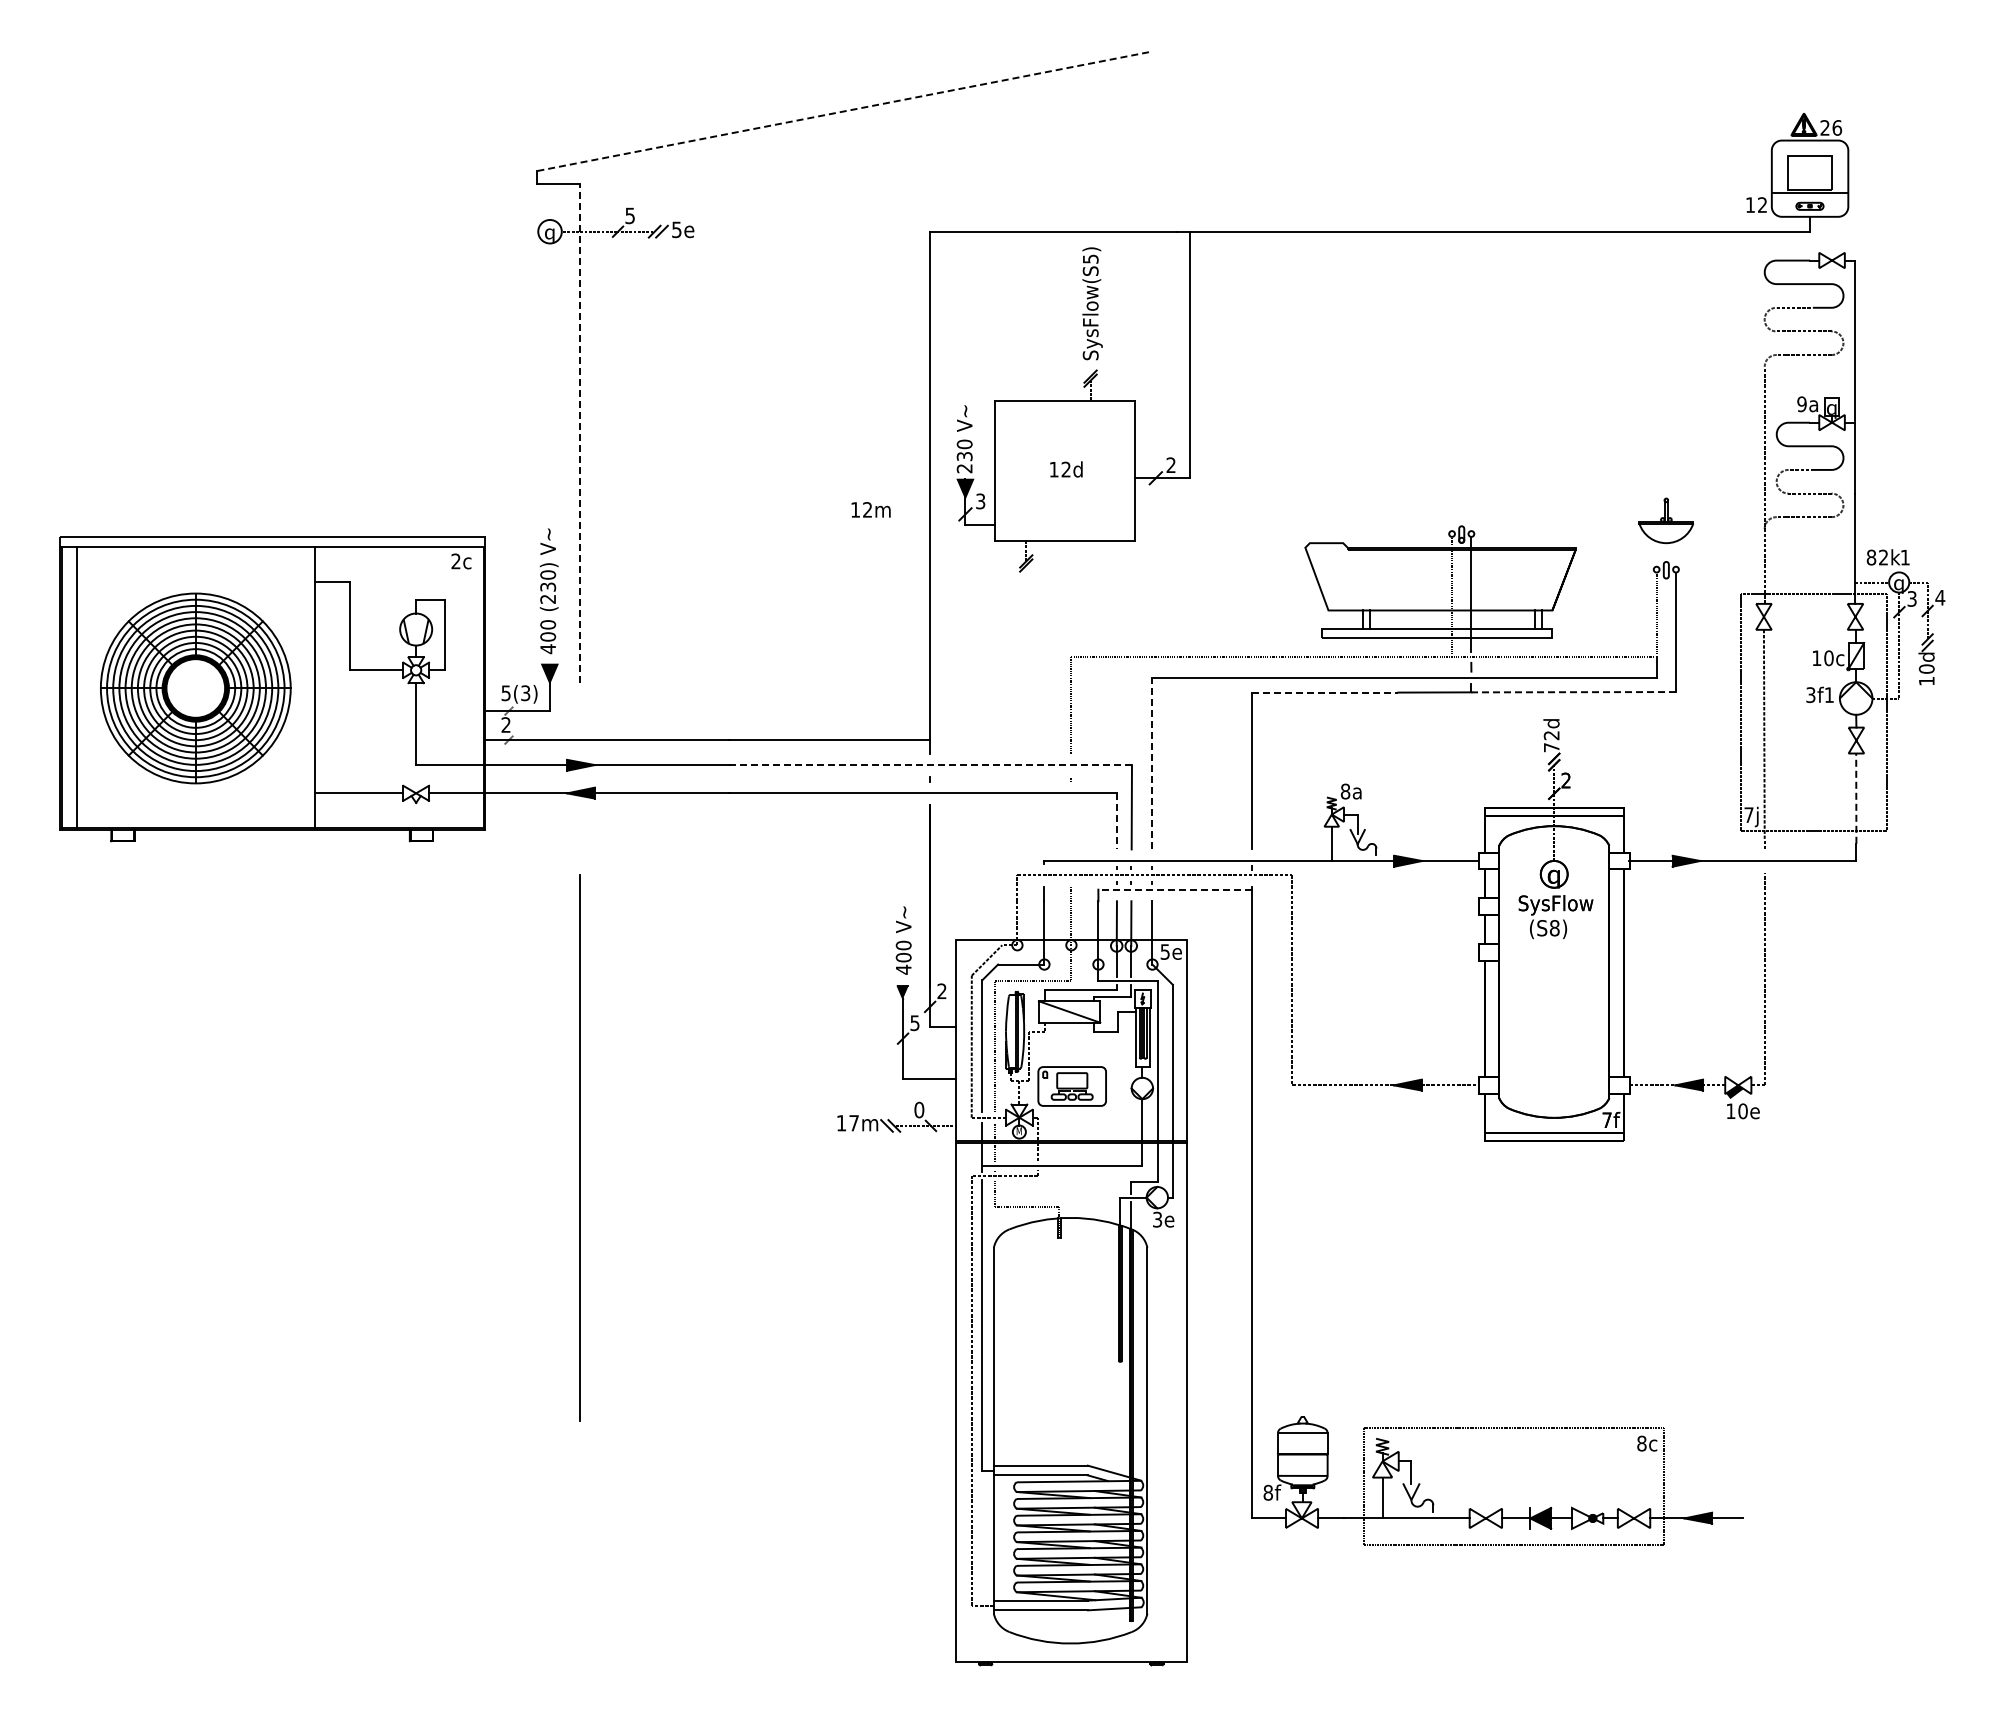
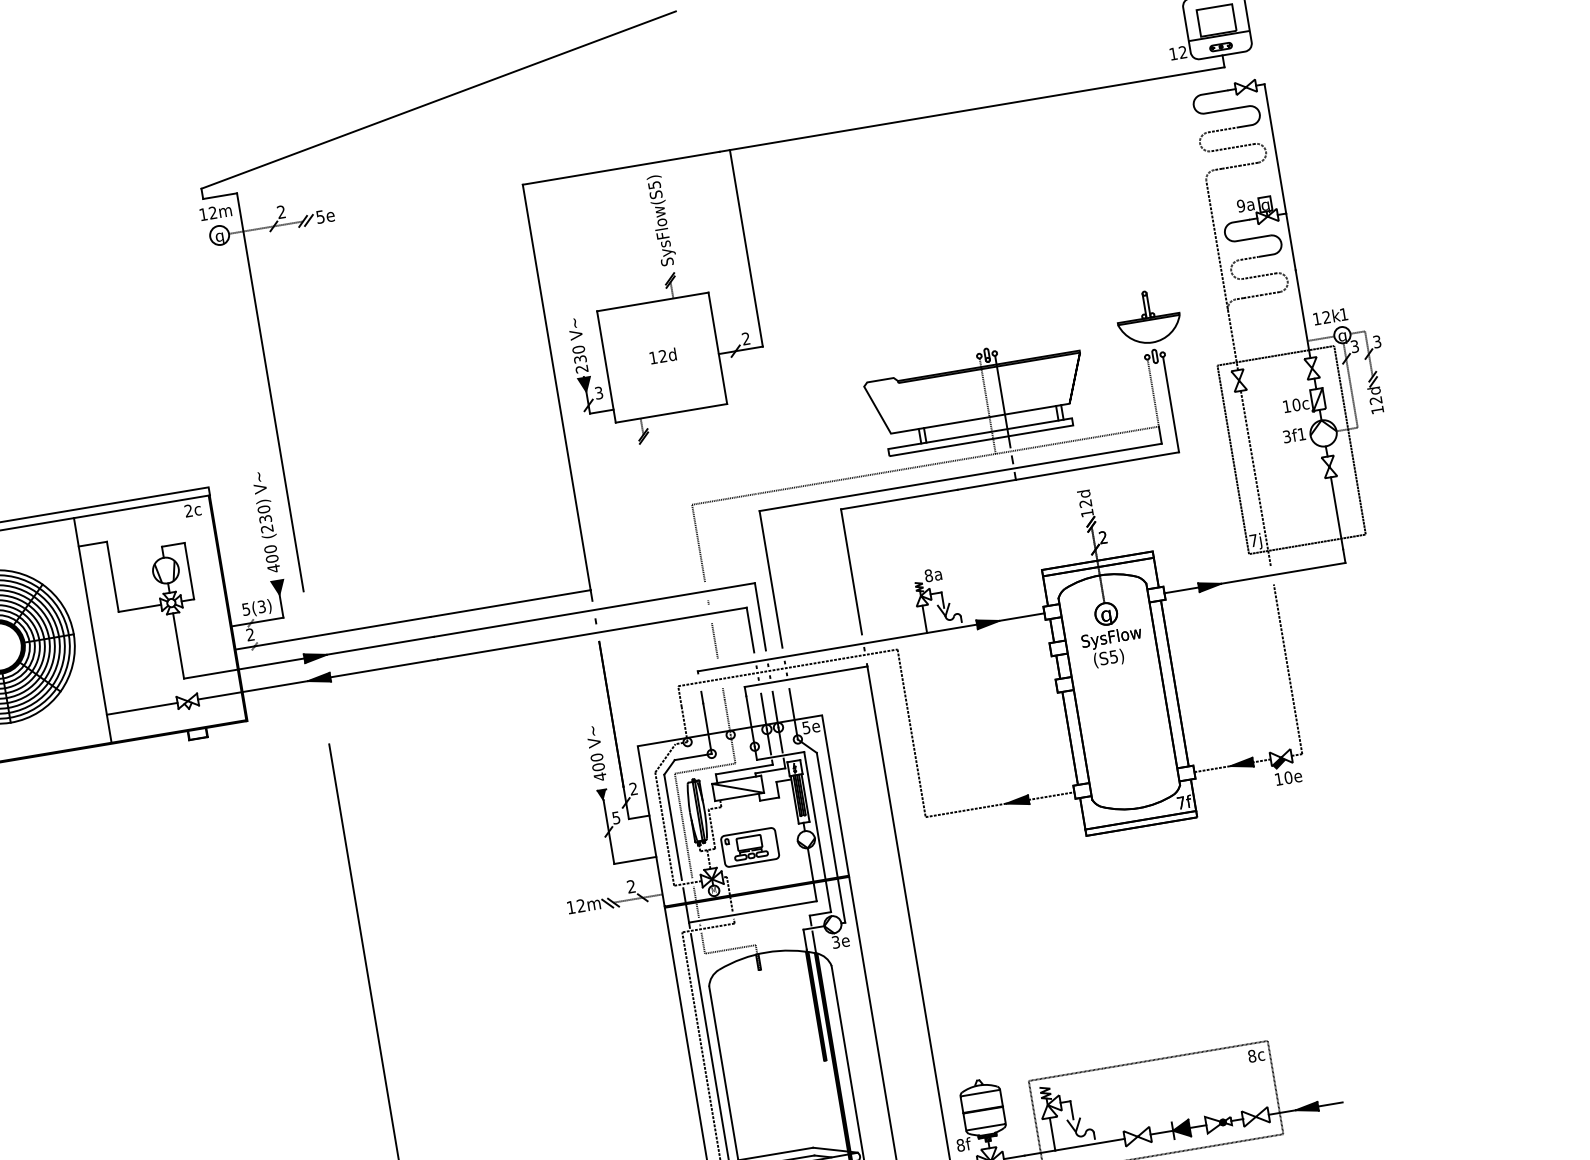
line: (845, 111) -> (439, 100), dashed -> solid
text: (629, 215) -> (280, 211), 5 -> 2
line: (579, 433) -> (270, 392), dashed -> solid
text: (870, 509) -> (215, 212), moved
part: (1666, 520) -> (1148, 316), size x1.43
text: (1871, 557) -> (1317, 318), 82k -> 12k
text: (1940, 597) -> (1377, 341), 4 -> 3
text: (1926, 668) -> (1375, 400), 10d -> 12d
line: (1325, 692) -> (899, 499), dashed -> solid
line: (1573, 692) -> (1097, 466), dashed -> solid
text: (1551, 747) -> (1087, 513), 72d -> 12d
line: (1152, 763) -> (771, 579), dashed -> solid
line: (931, 765) -> (595, 610), dashed -> solid
line: (1856, 798) -> (1337, 513), dashed -> solid
line: (1116, 821) -> (750, 630), dashed -> solid
line: (1071, 826) -> (714, 640), added
line: (1175, 889) -> (806, 676), dashed -> solid
text: (1554, 928) -> (1113, 657), (S8) -> (S5)
text: (919, 1109) -> (631, 886), 0 -> 2
text: (853, 1123) -> (580, 906), 17m -> 12m

